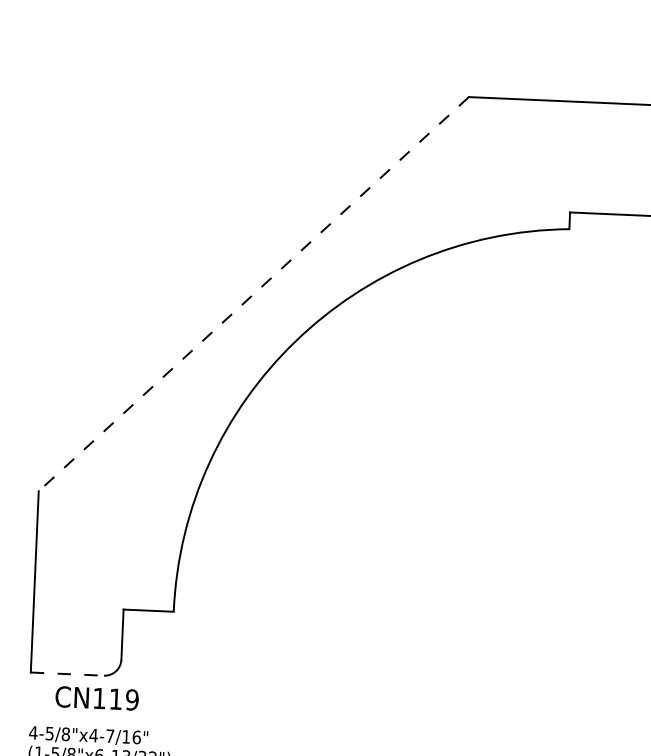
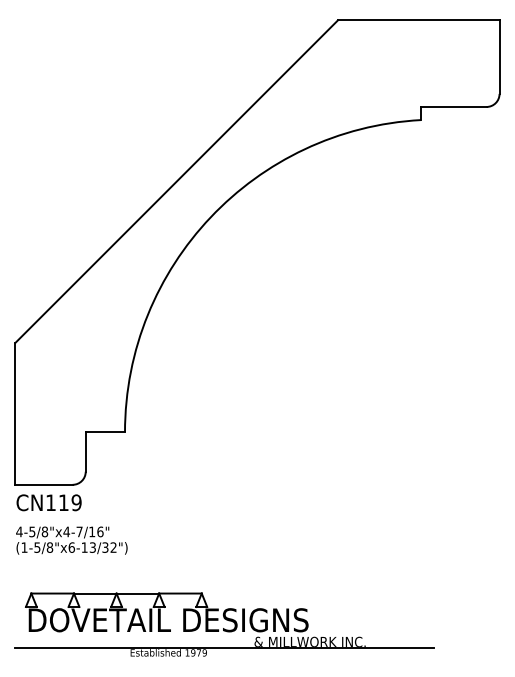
line: (253, 294) -> (176, 181), dashed -> solid
line: (67, 673) -> (44, 484), dashed -> solid
text: (96, 697) -> (48, 502), moved

